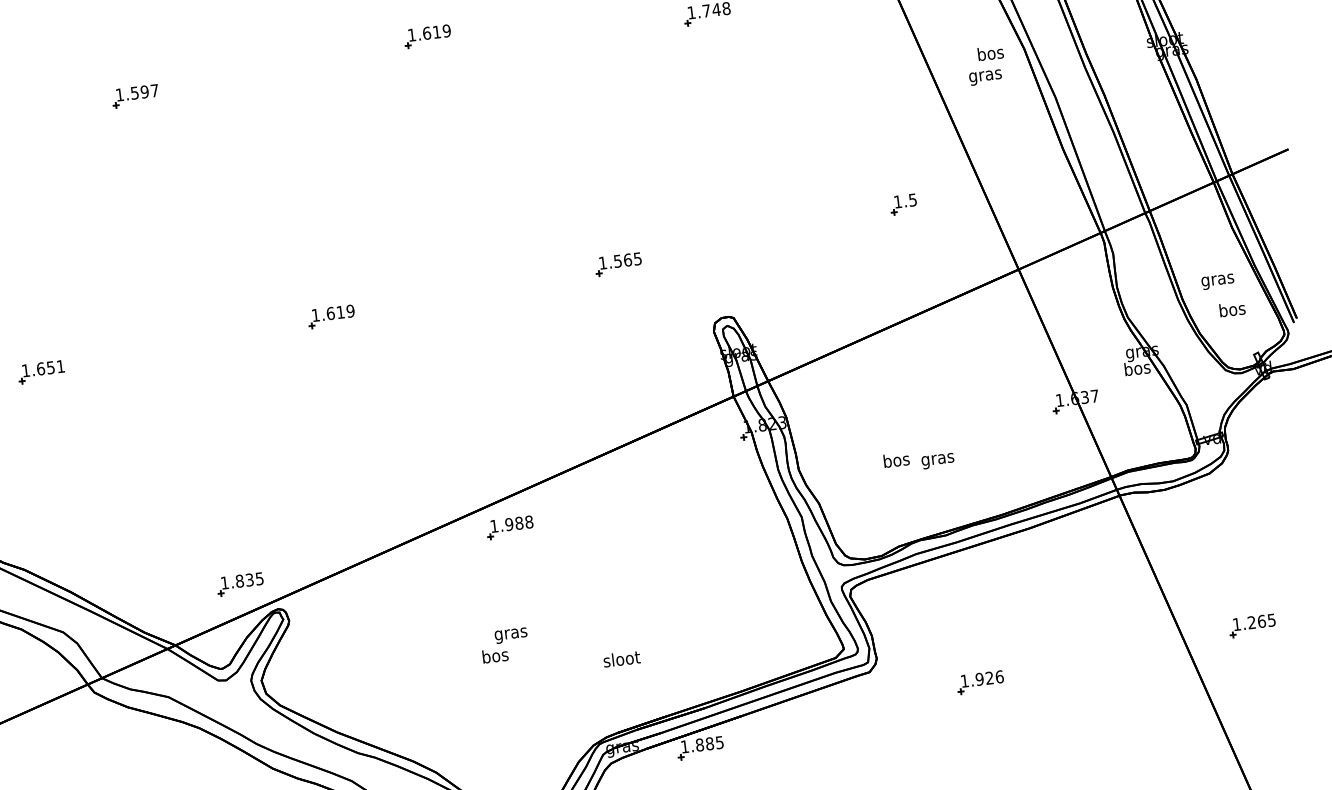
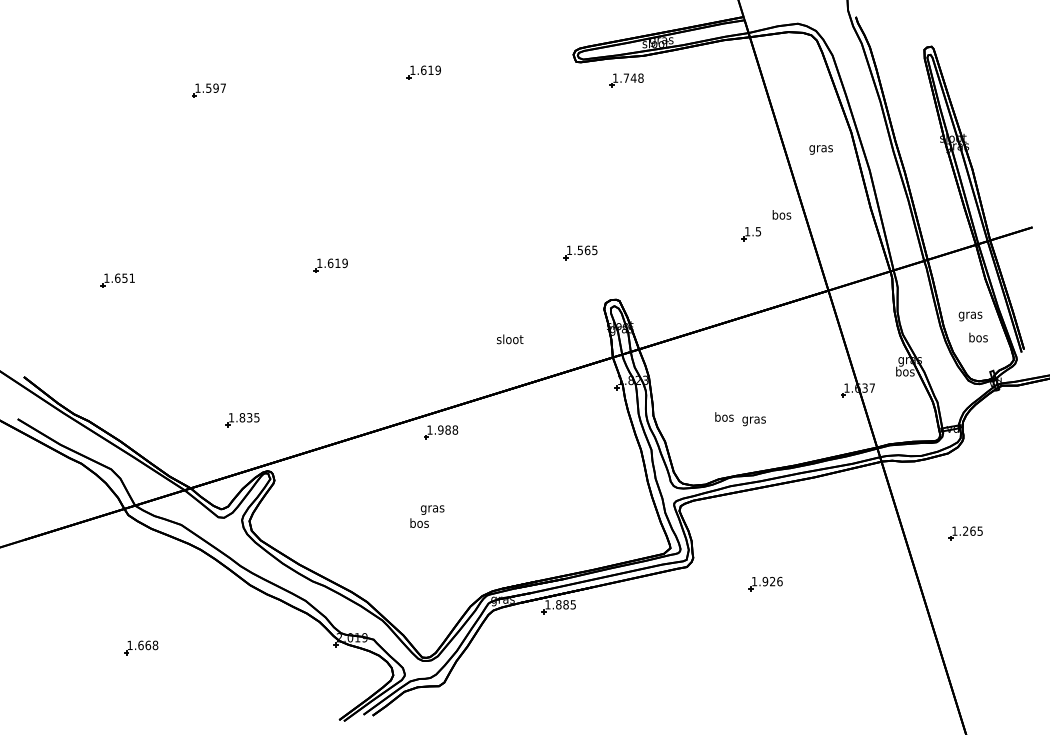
text: (990, 52) -> (781, 214), moved
part: (618, 264) -> (580, 252), moved
part: (240, 584) -> (242, 420), moved
part: (1251, 625) -> (965, 533), moved
text: (622, 659) -> (510, 339), moved

